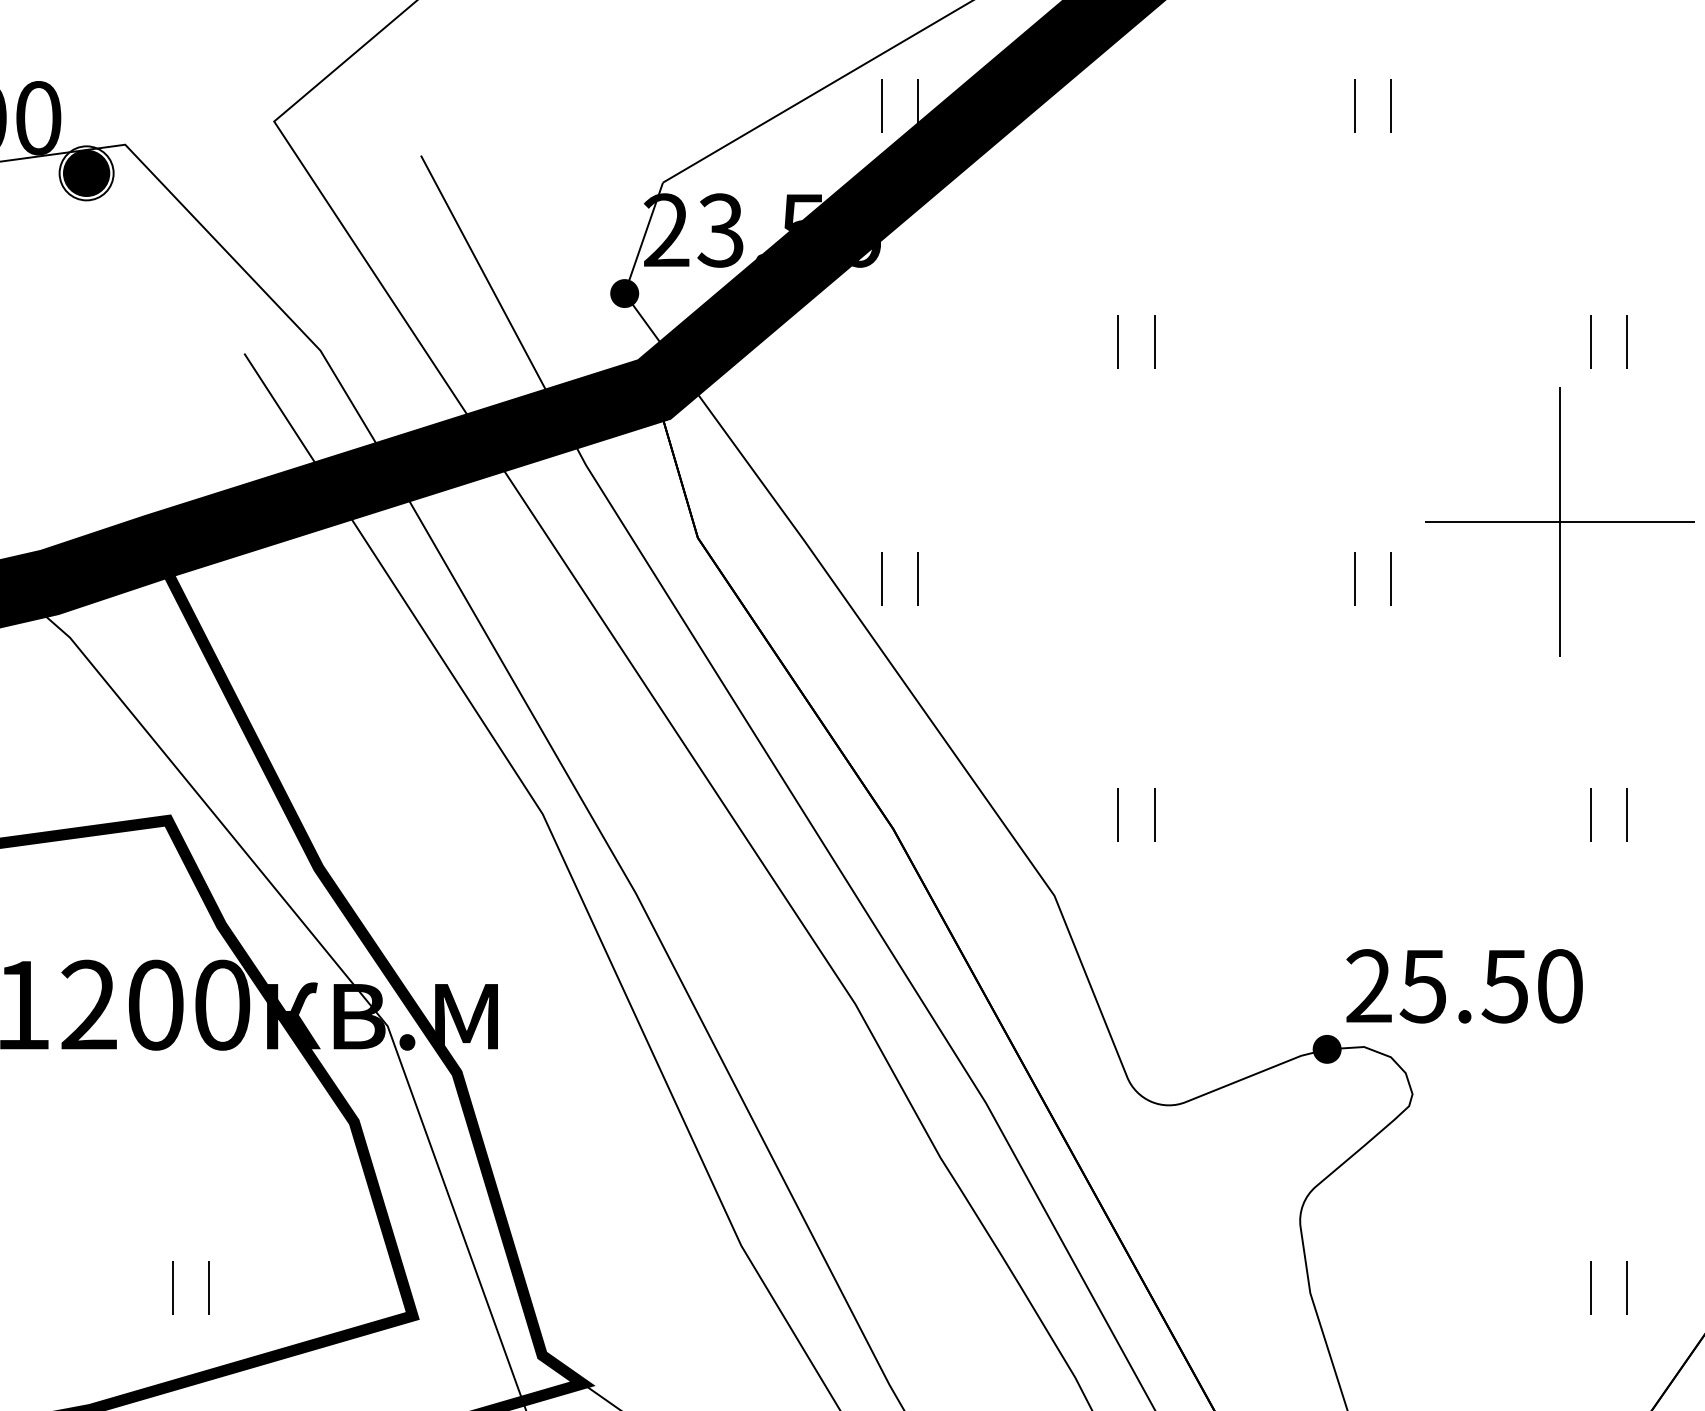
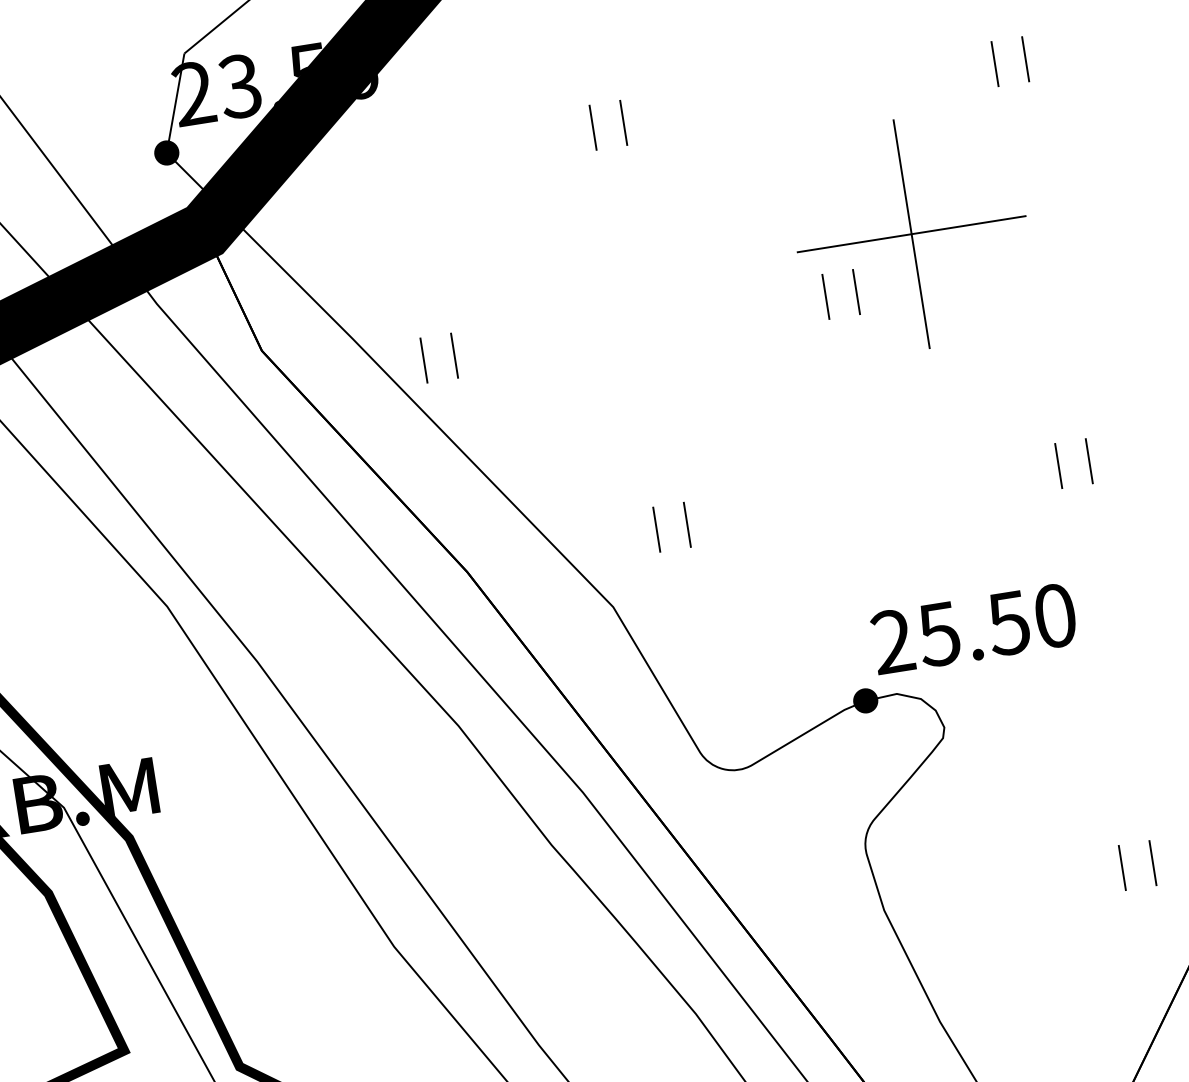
part: (1559, 521) -> (911, 233), moved

